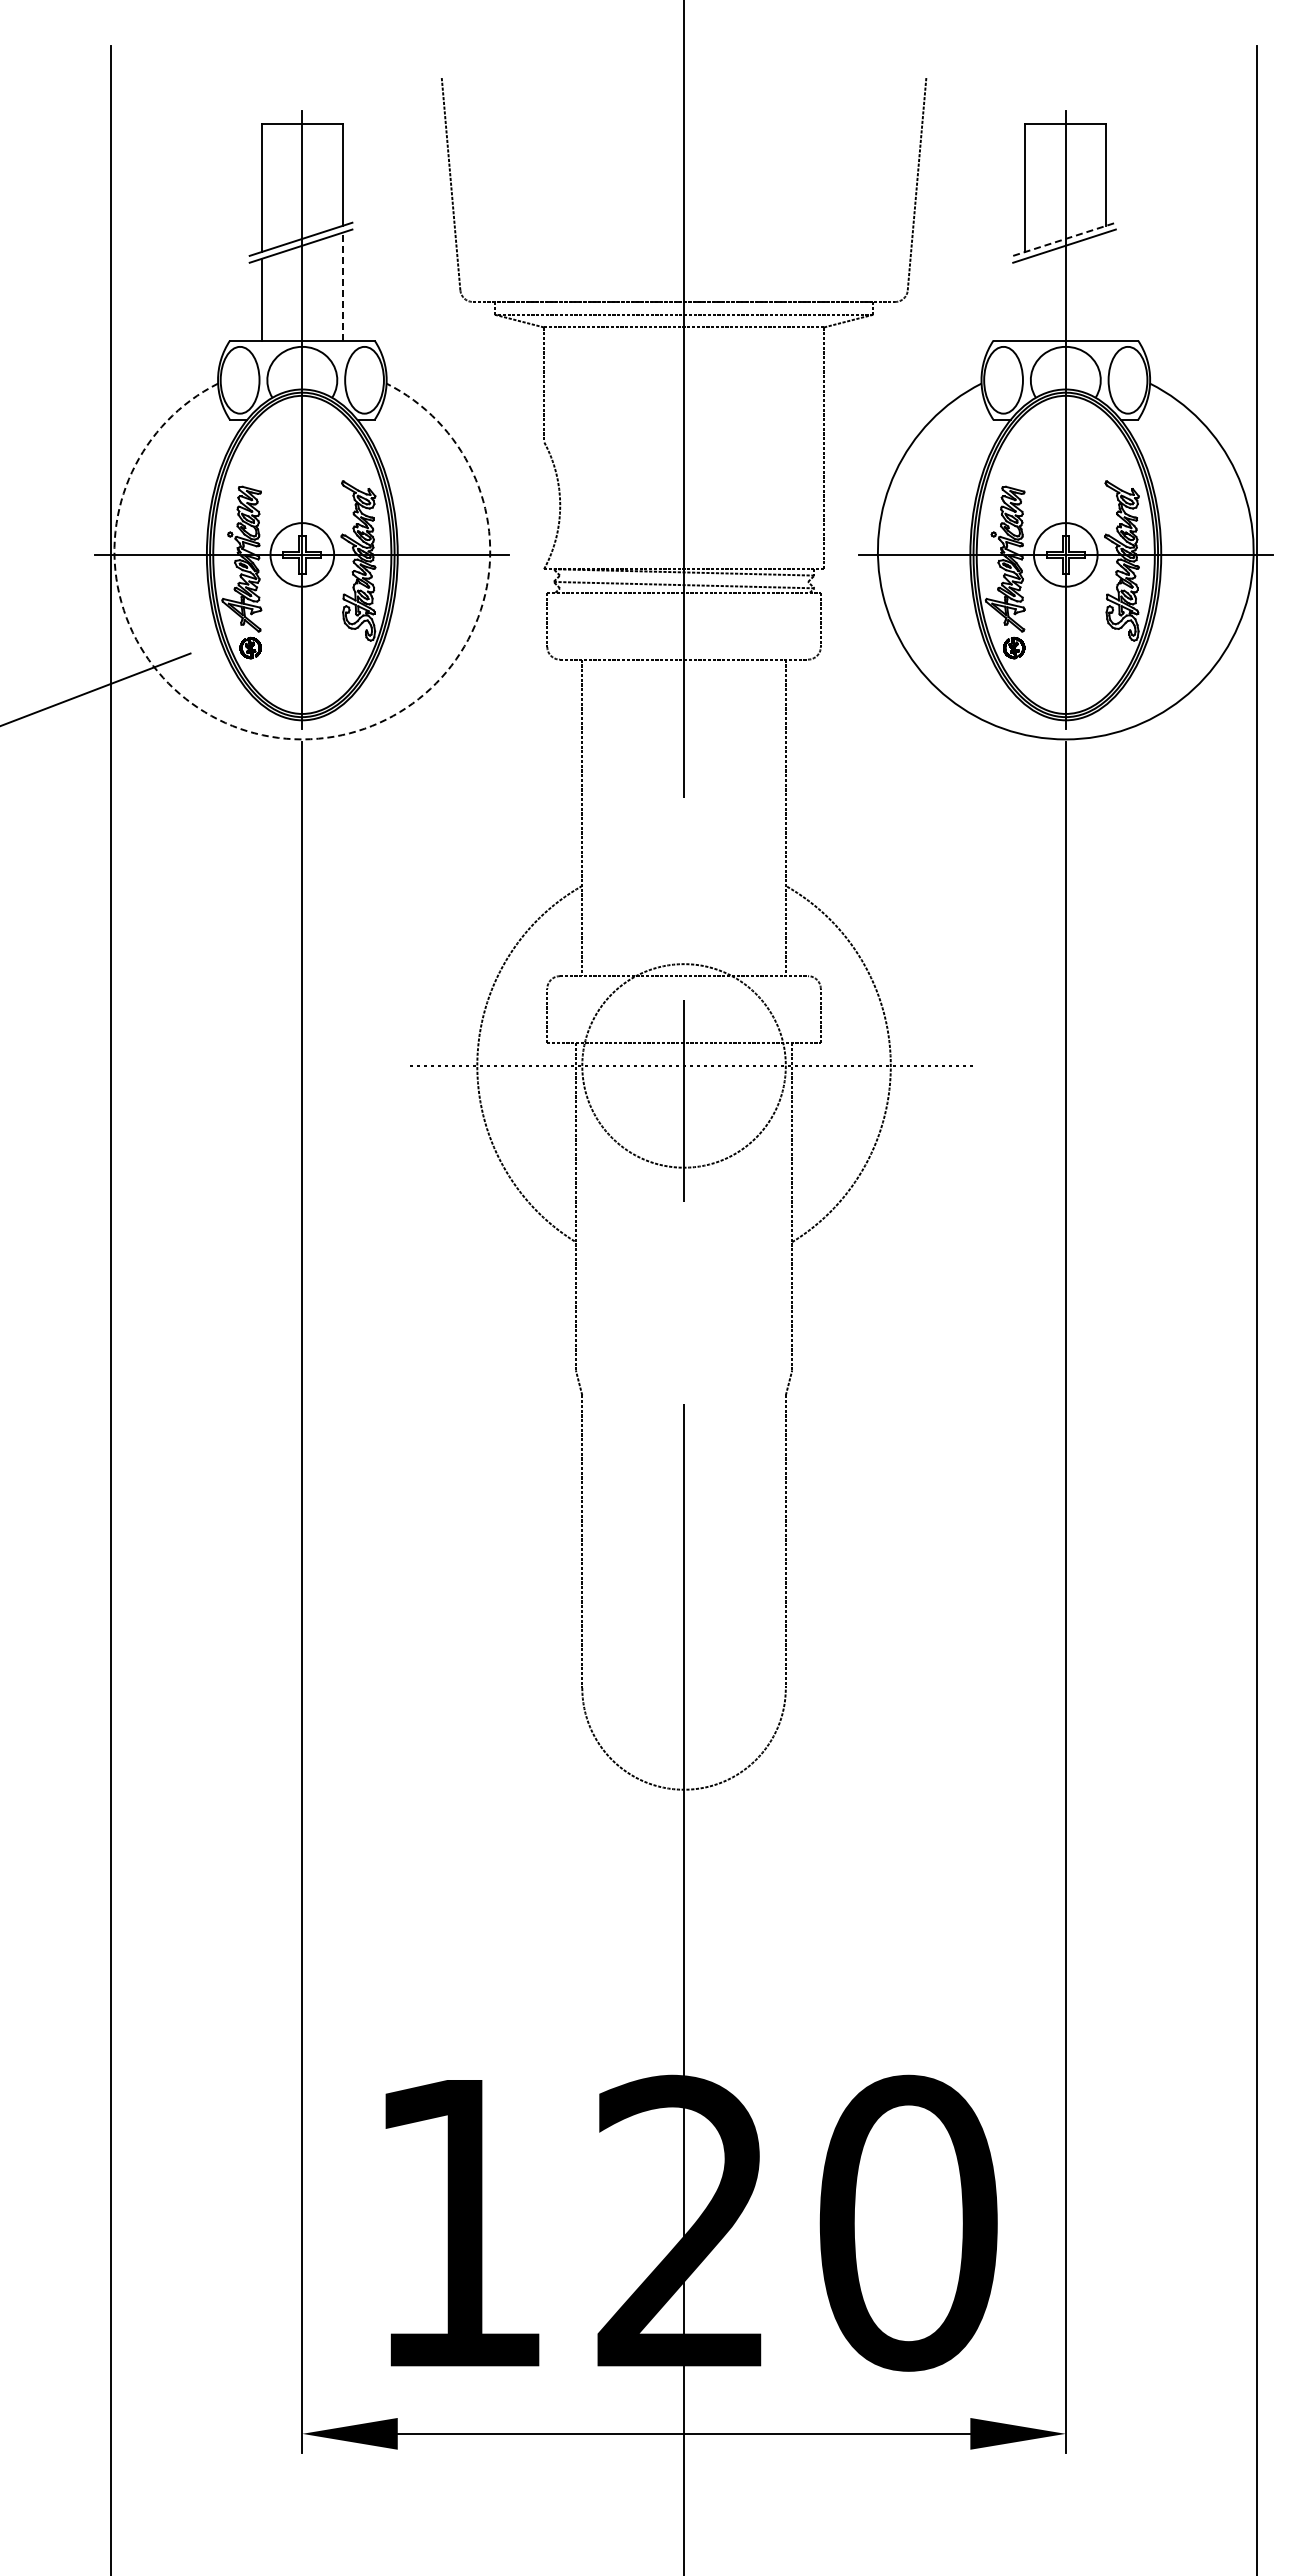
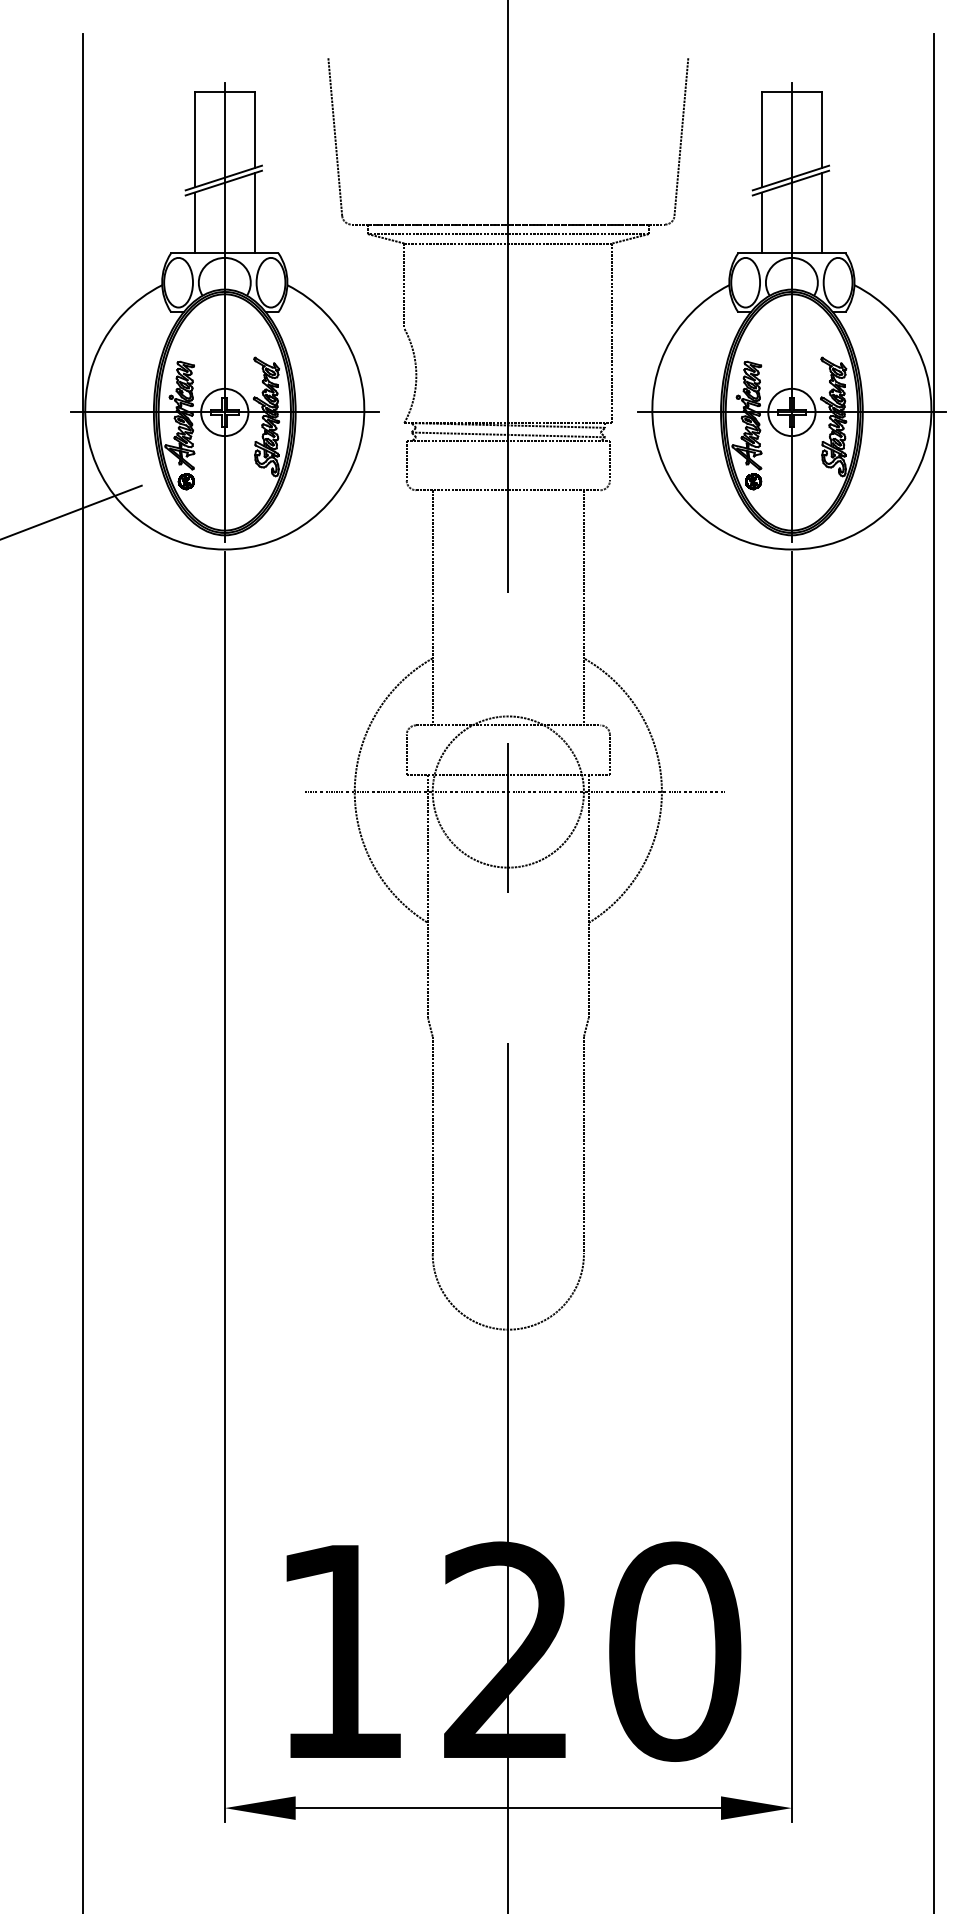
line: (1064, 239) -> (790, 178), dashed -> solid
line: (342, 286) -> (254, 213), dashed -> solid
line: (1106, 286) -> (822, 213), added
line: (1025, 299) -> (761, 222), added
arc: (302, 739) -> (224, 549), dashed -> solid

